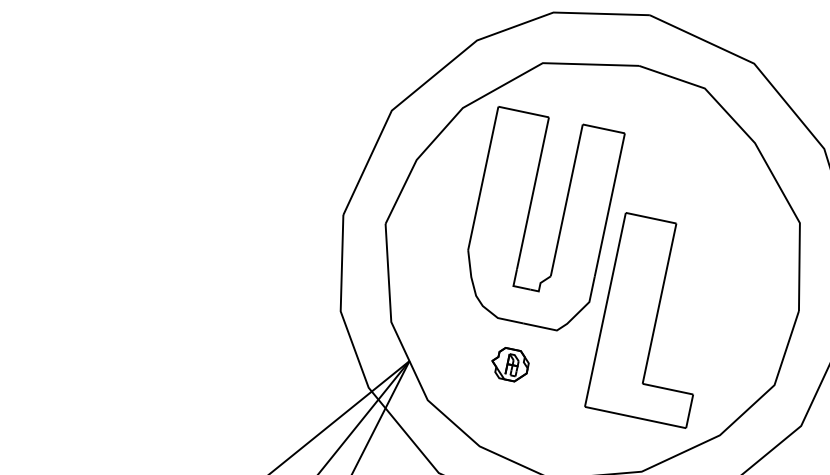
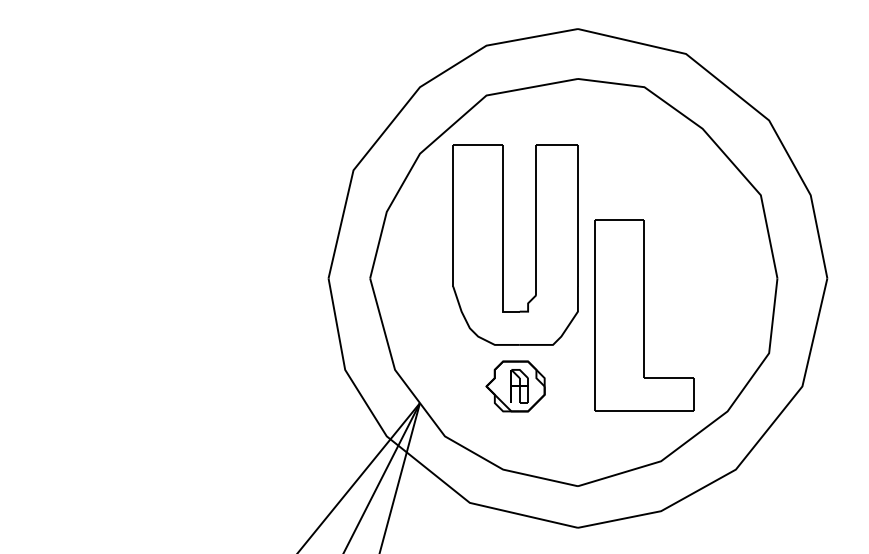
part: (509, 364) -> (515, 386), size x1.67

